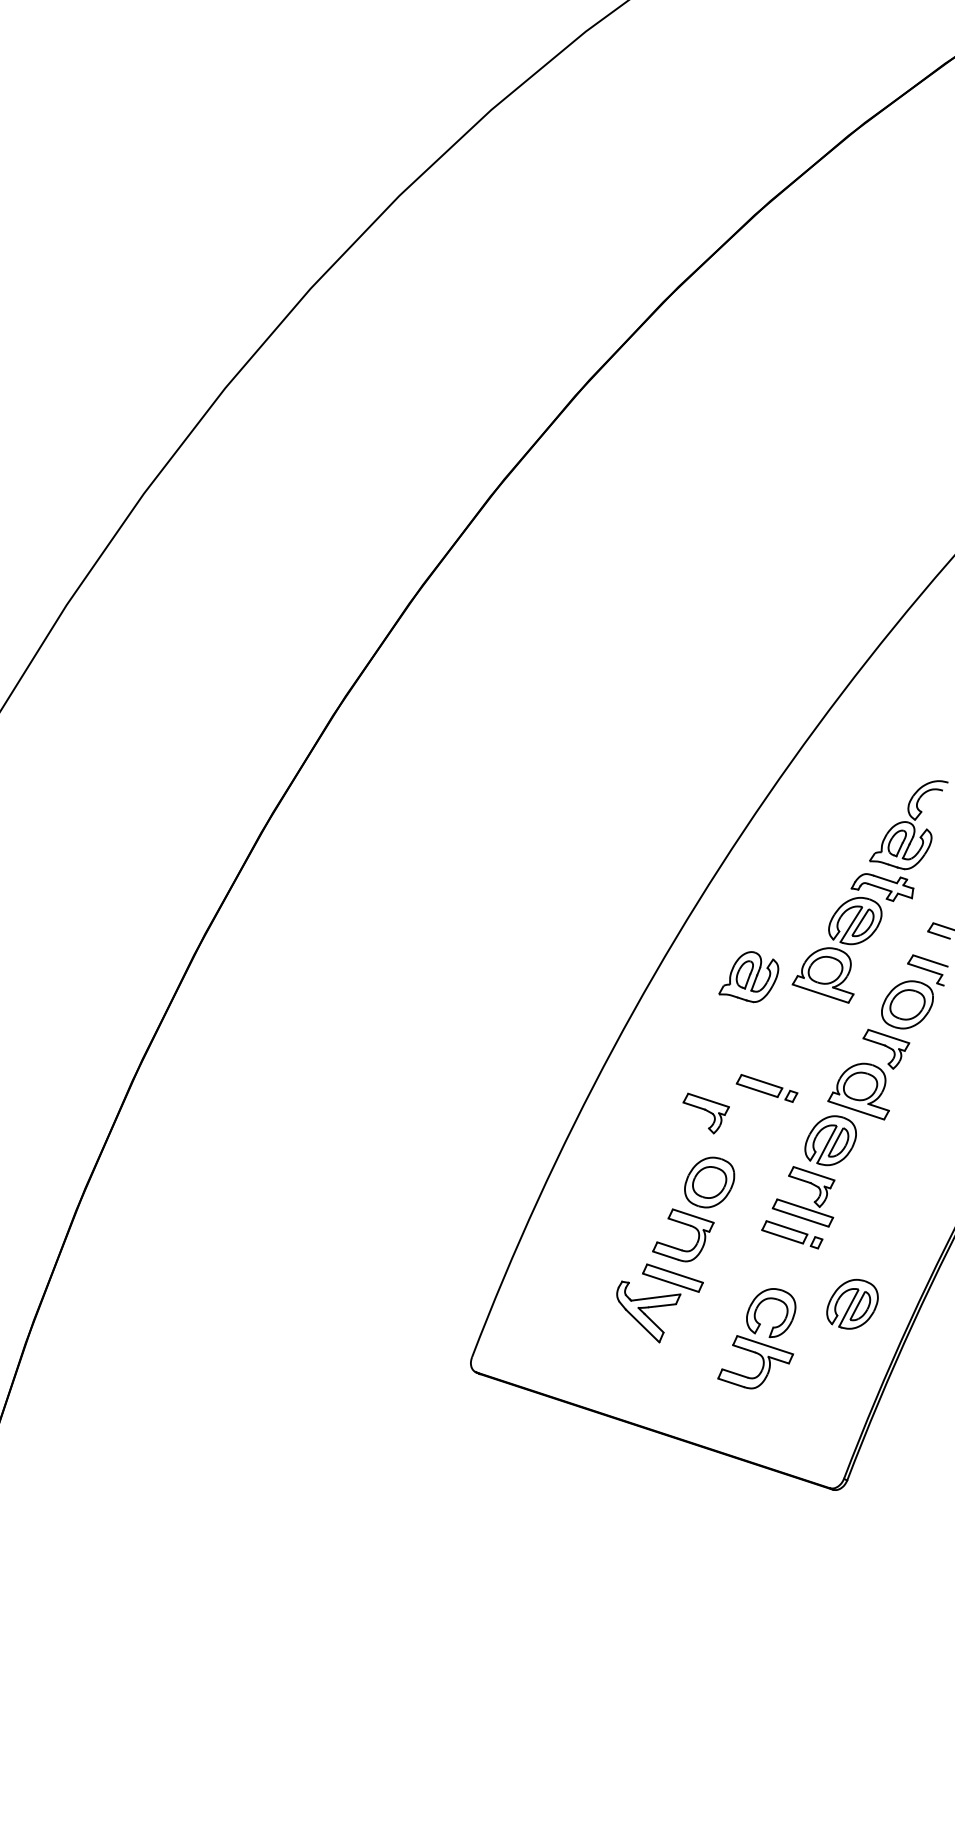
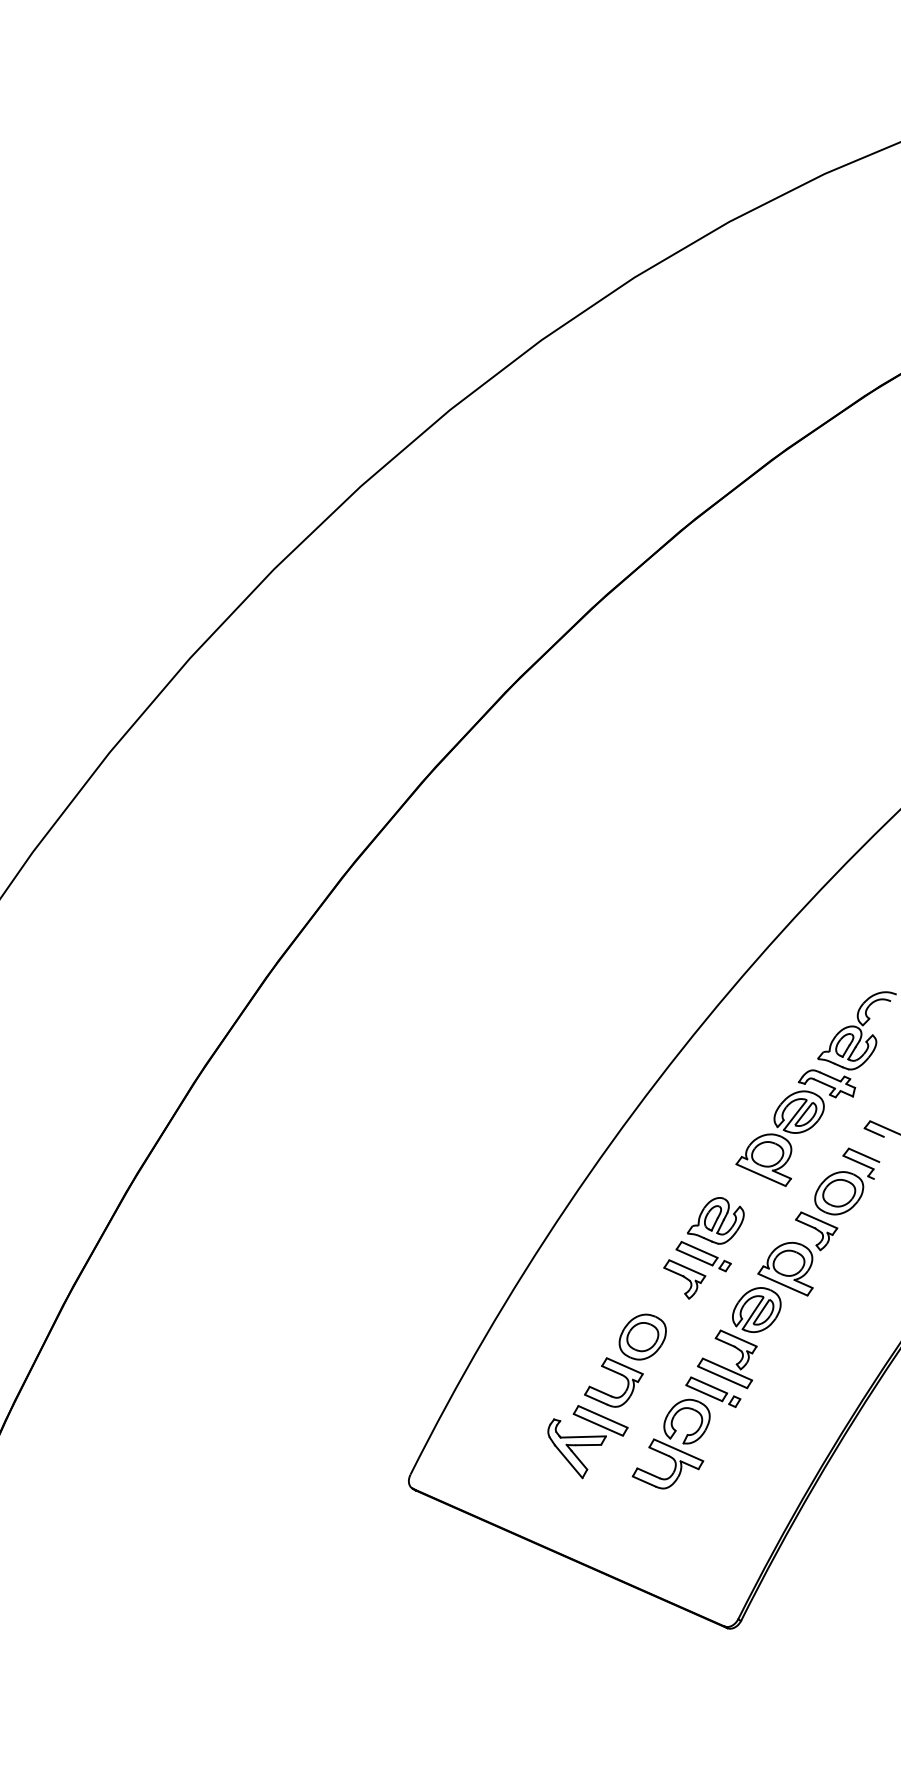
part: (748, 977) -> (715, 1220), moved
part: (706, 1113) -> (684, 1279), moved
part: (852, 1303) -> (761, 1460), removed
part: (755, 1338) -> (670, 1443), moved

